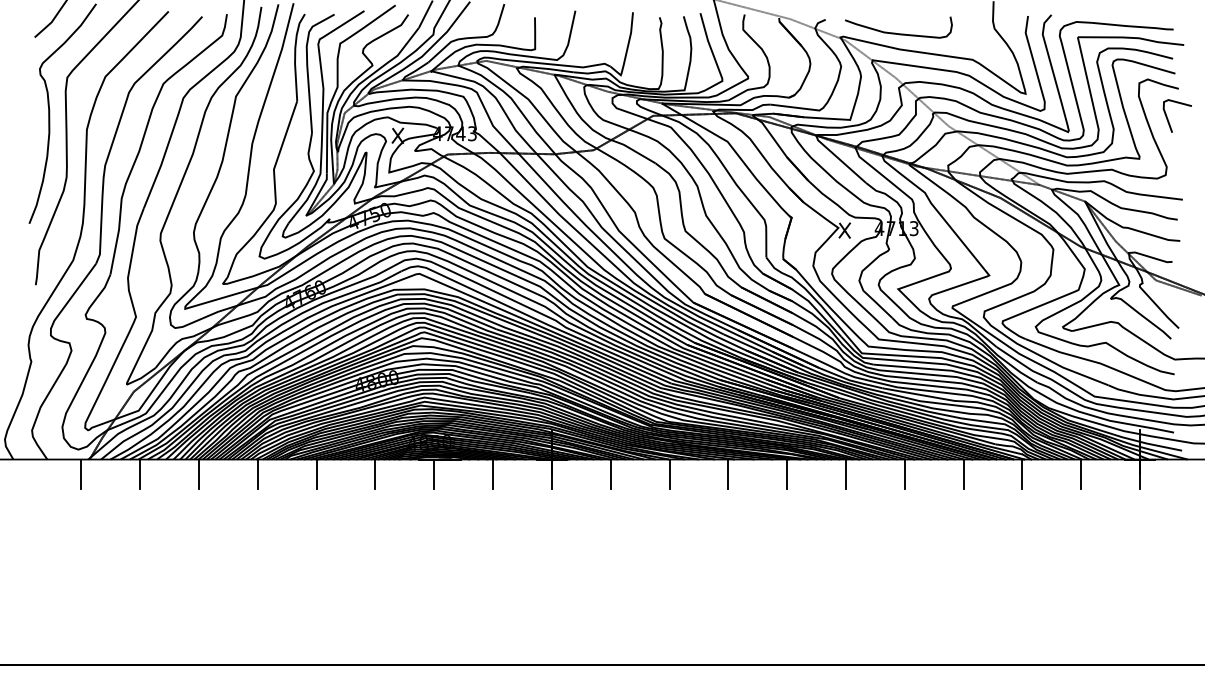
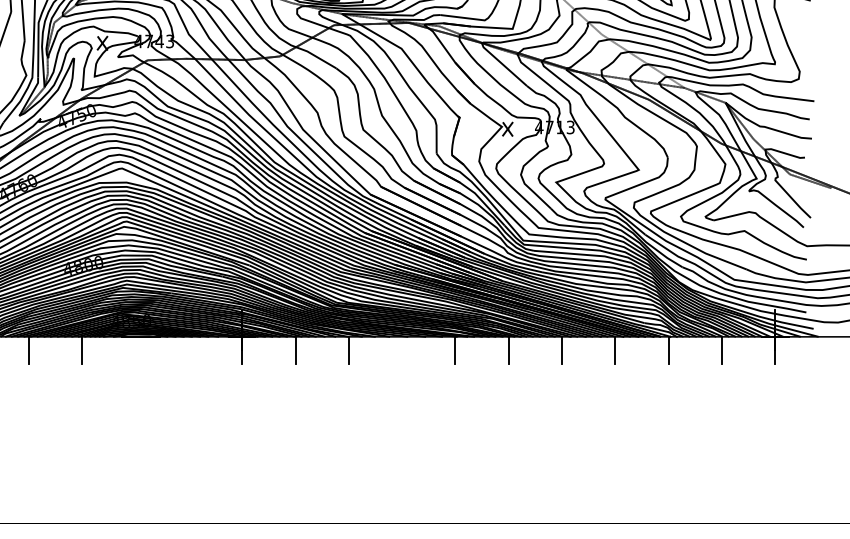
line: (1168, 118) -> (801, 27), removed
line: (434, 473) -> (135, 349), removed
line: (493, 473) -> (189, 349), removed
line: (728, 473) -> (402, 349), removed

